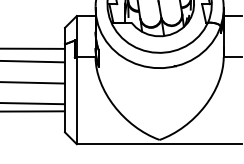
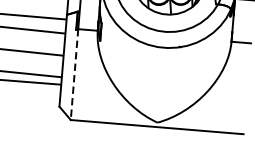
line: (76, 100) -> (74, 74), solid -> dashed

